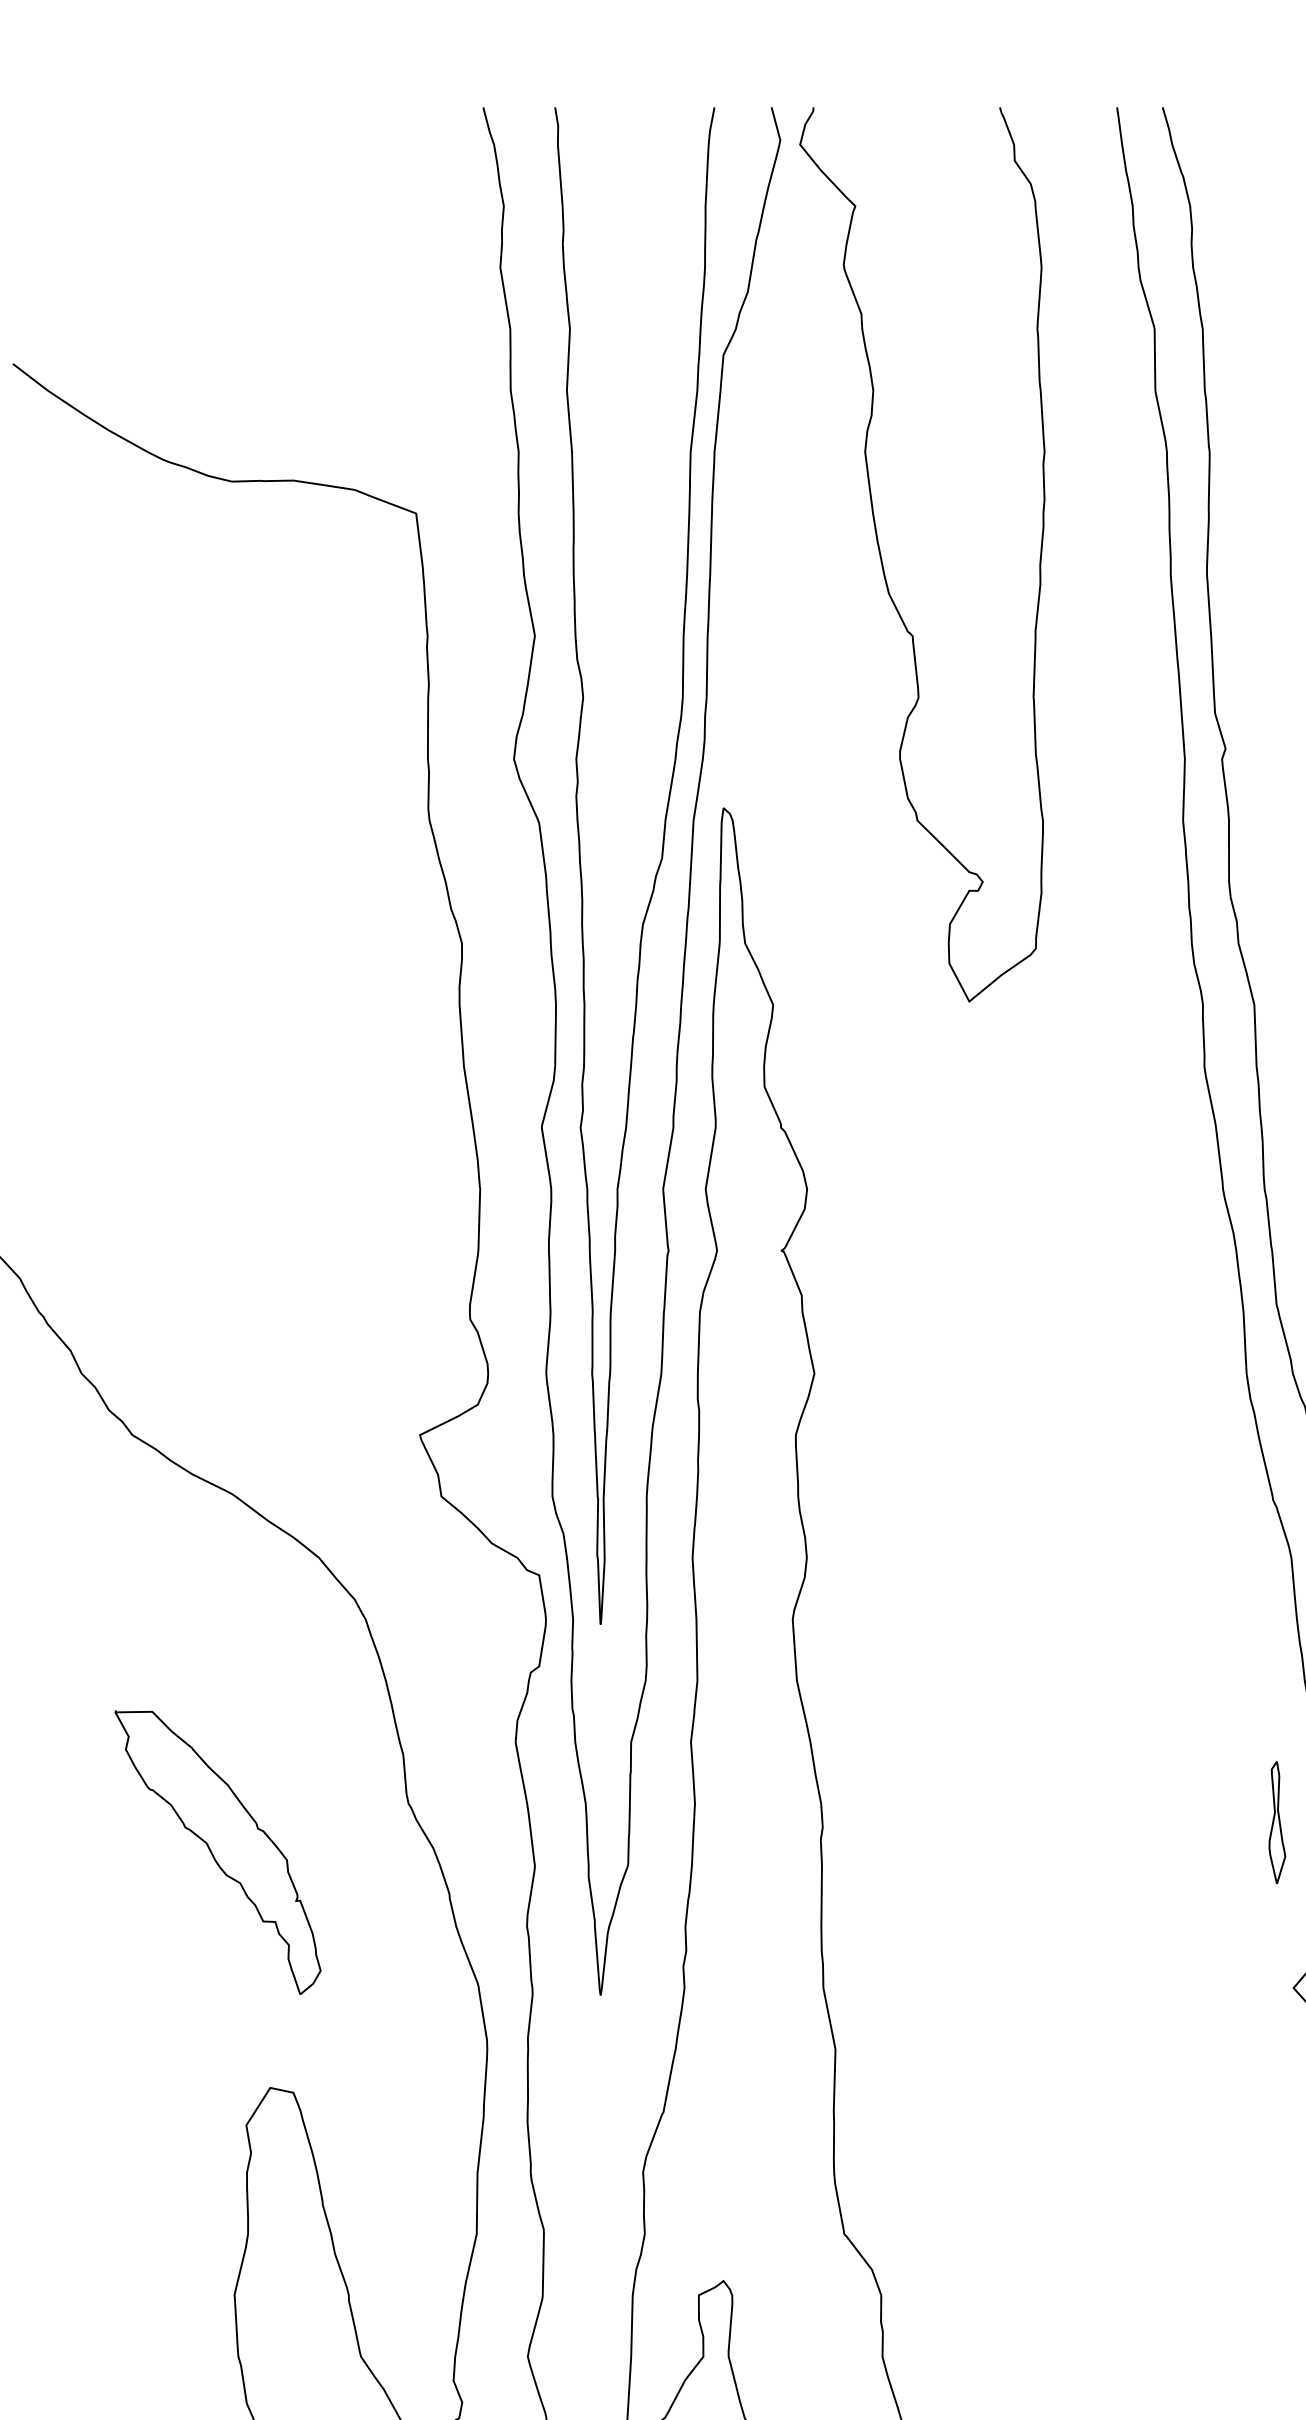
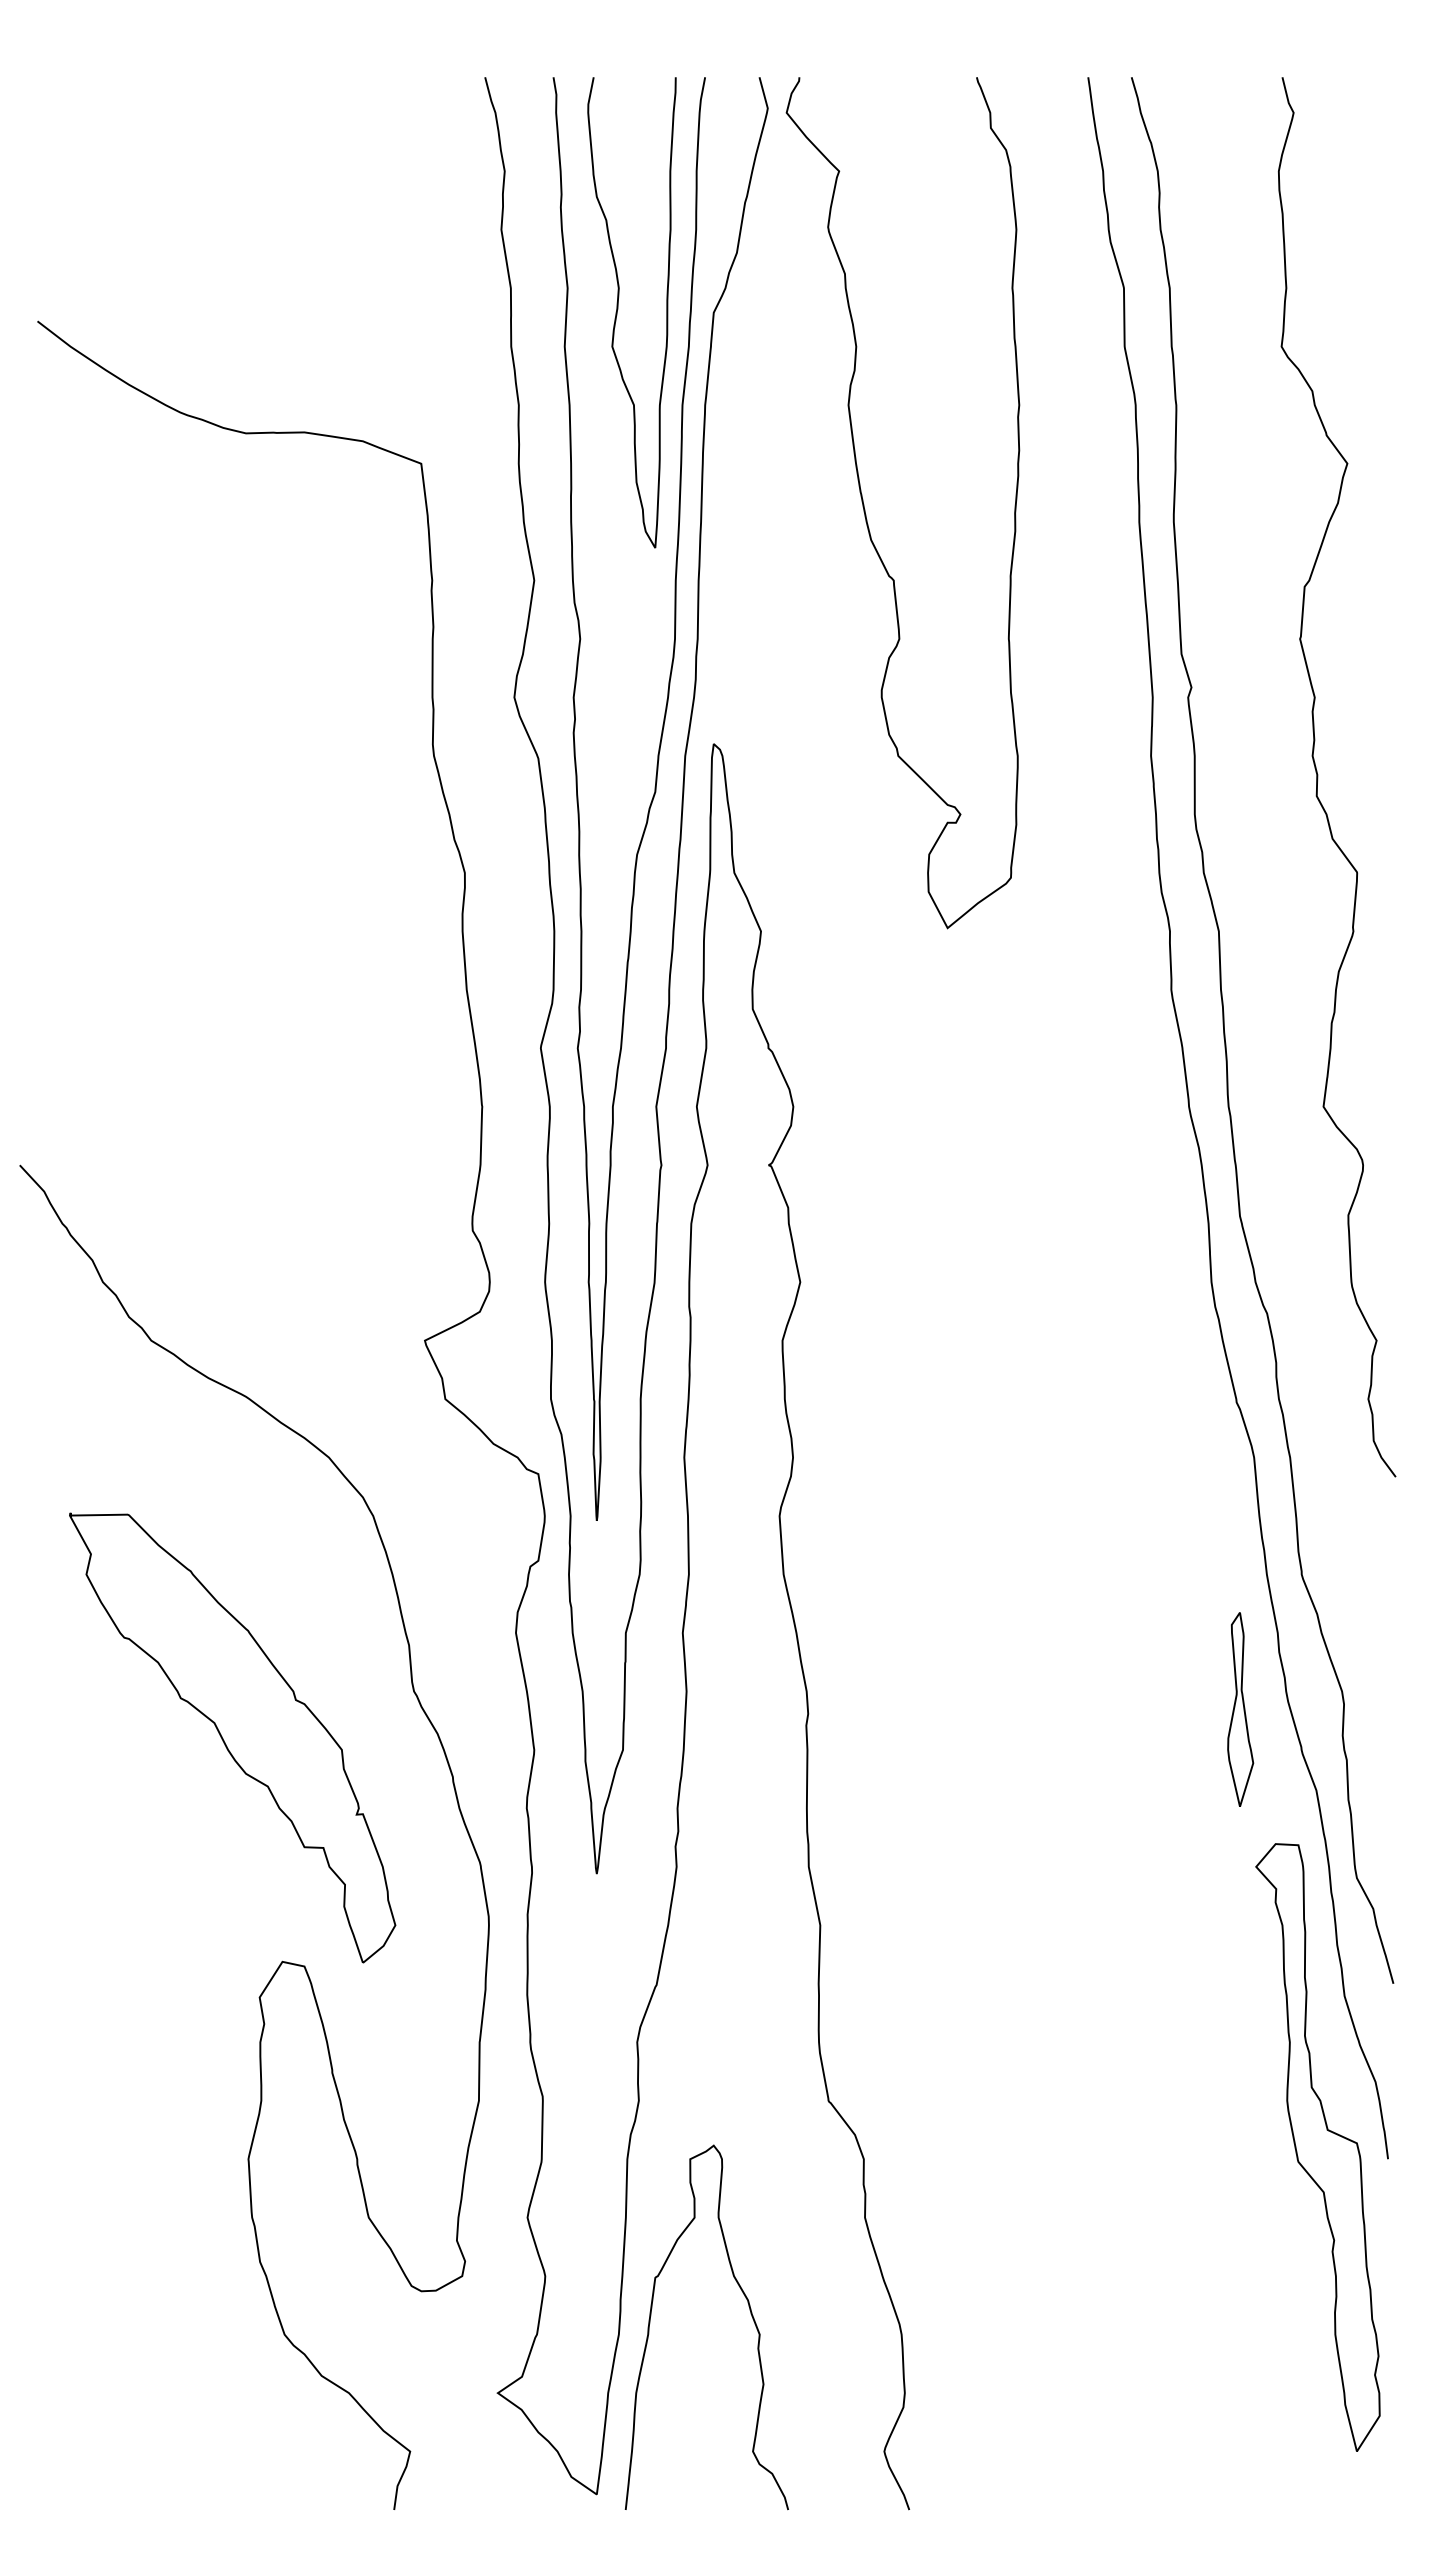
curve: (623, 351) -> (618, 309), added
part: (1277, 1822) -> (1240, 1709), size x1.67
part: (217, 1852) -> (232, 1737), size x1.67

